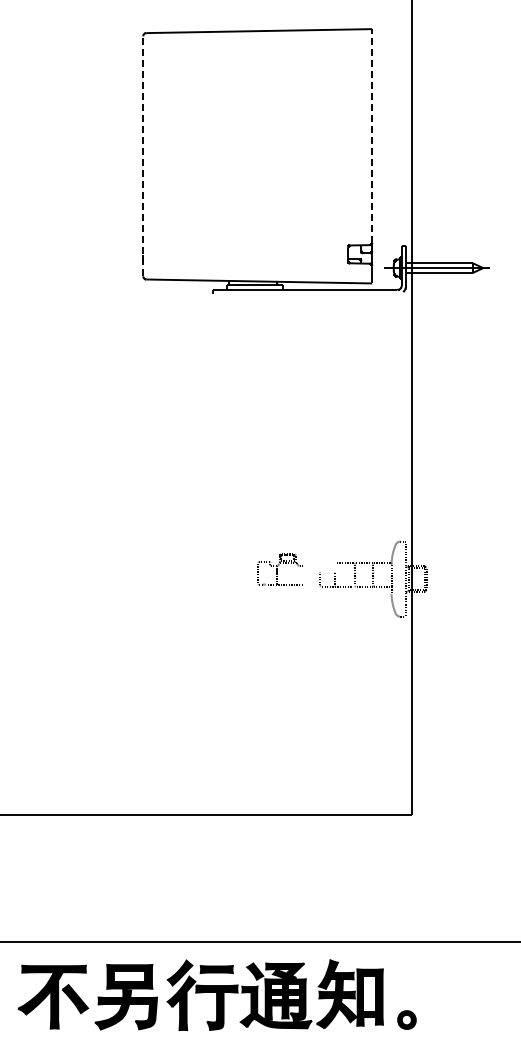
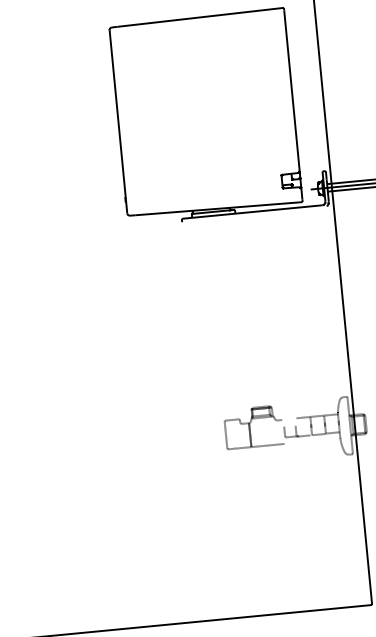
line: (372, 137) -> (292, 90), dashed -> solid
line: (143, 156) -> (118, 121), dashed -> solid
part: (280, 569) -> (253, 427), size x1.67

